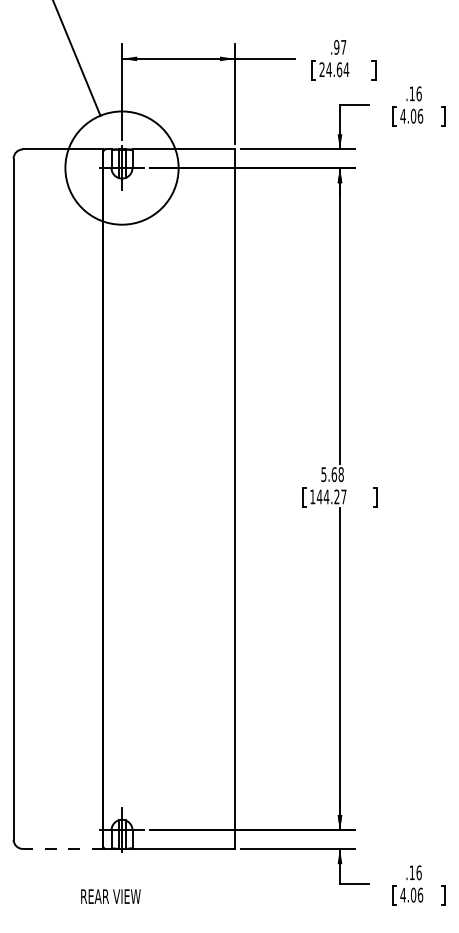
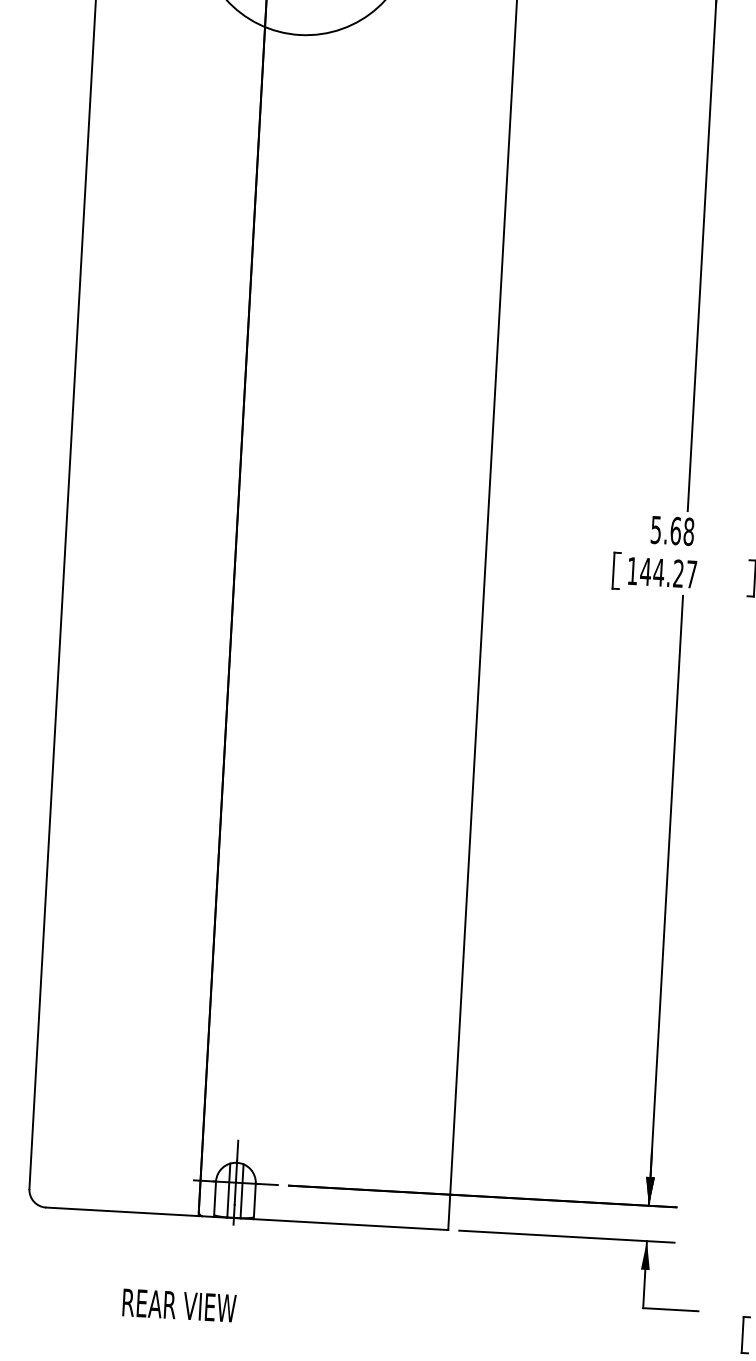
line: (62, 848) -> (121, 1210), dashed -> solid
text: (110, 896) -> (178, 1305), moved

